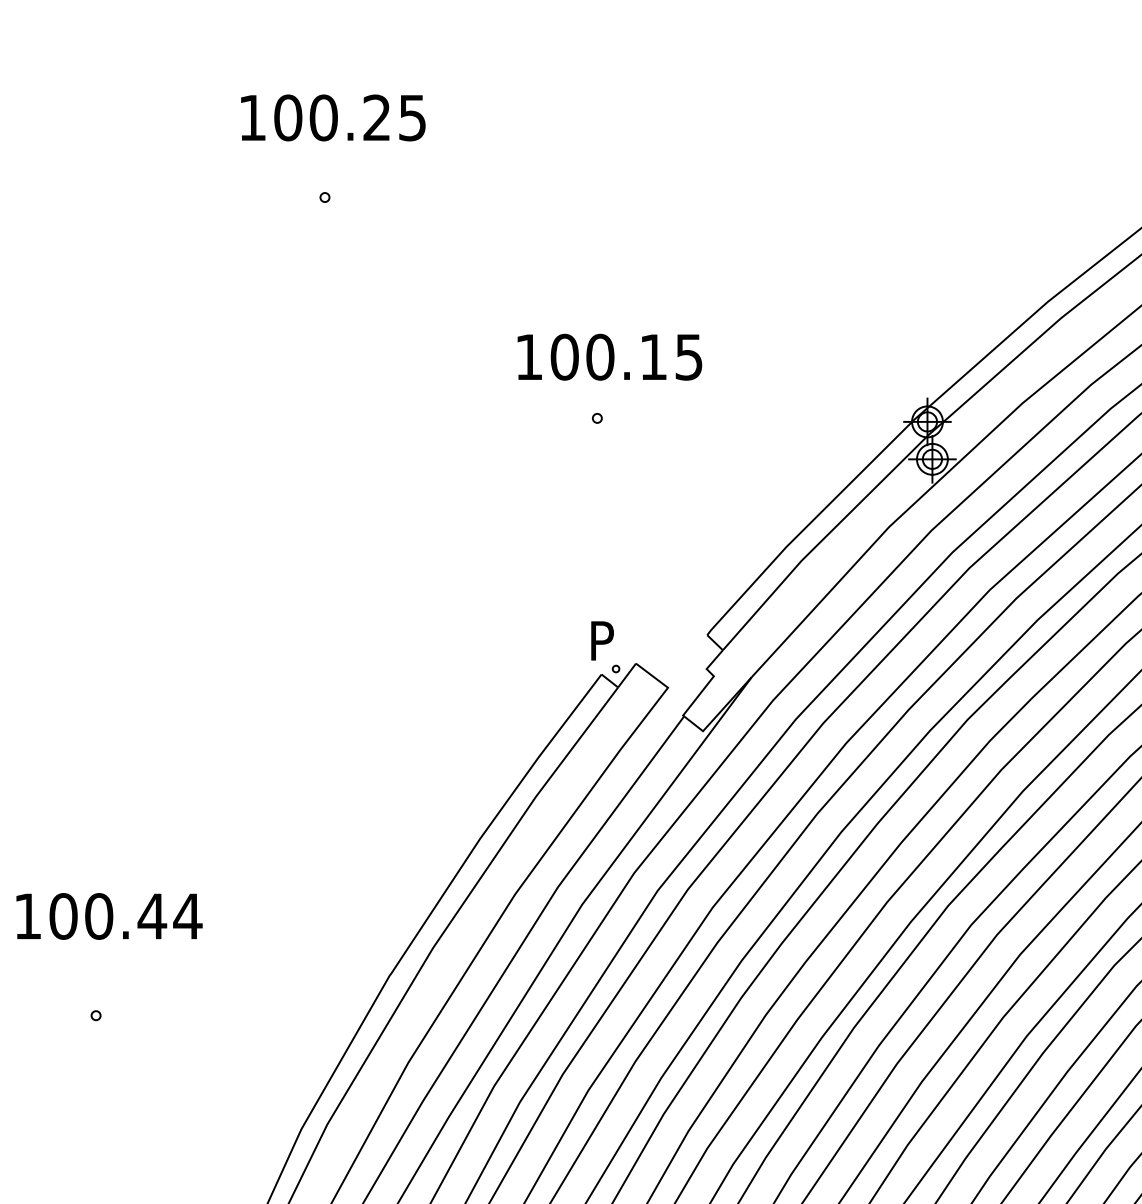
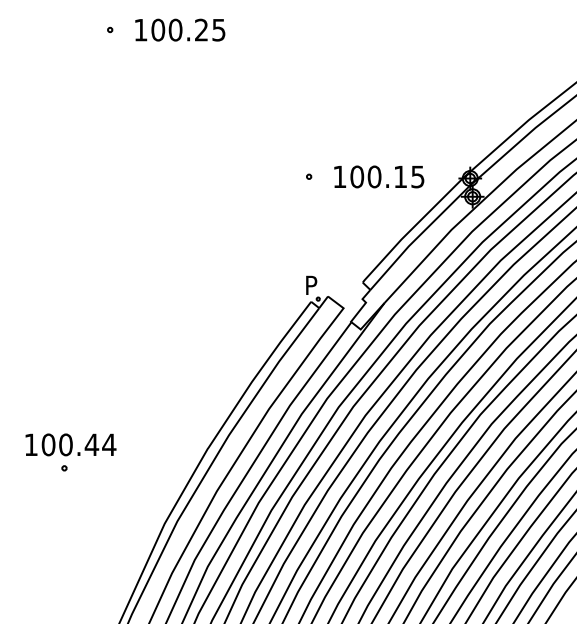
part: (325, 196) -> (110, 29), moved
text: (610, 356) -> (379, 176), moved
text: (108, 915) -> (70, 444), moved

